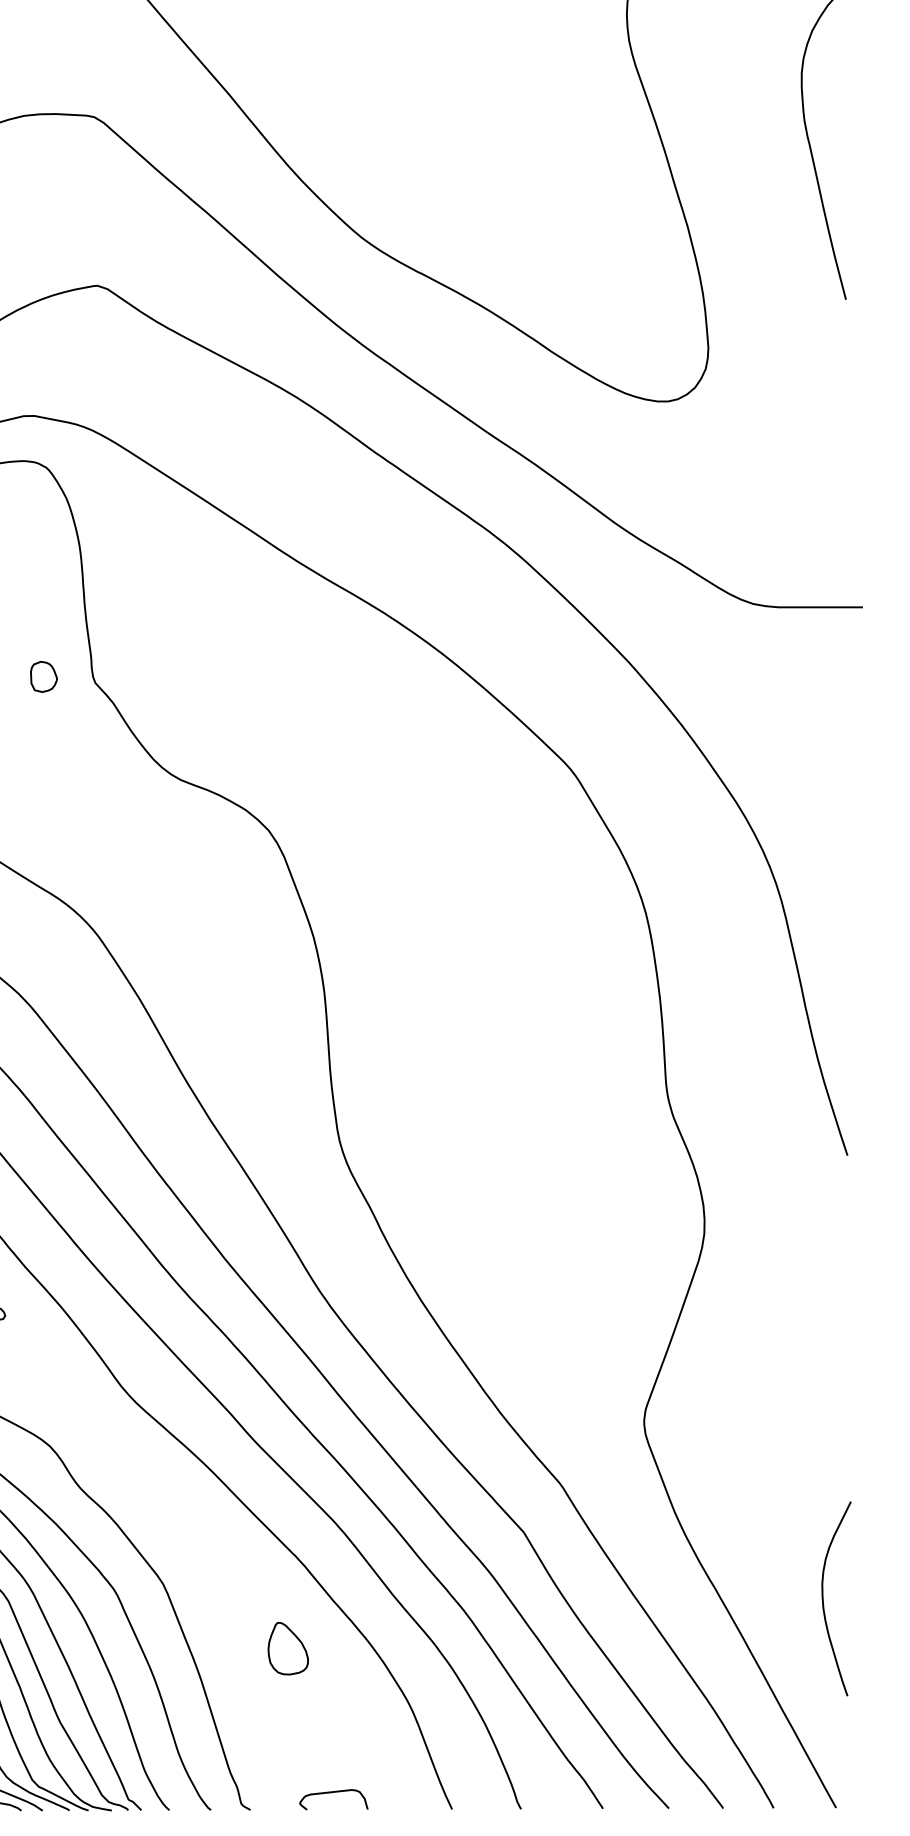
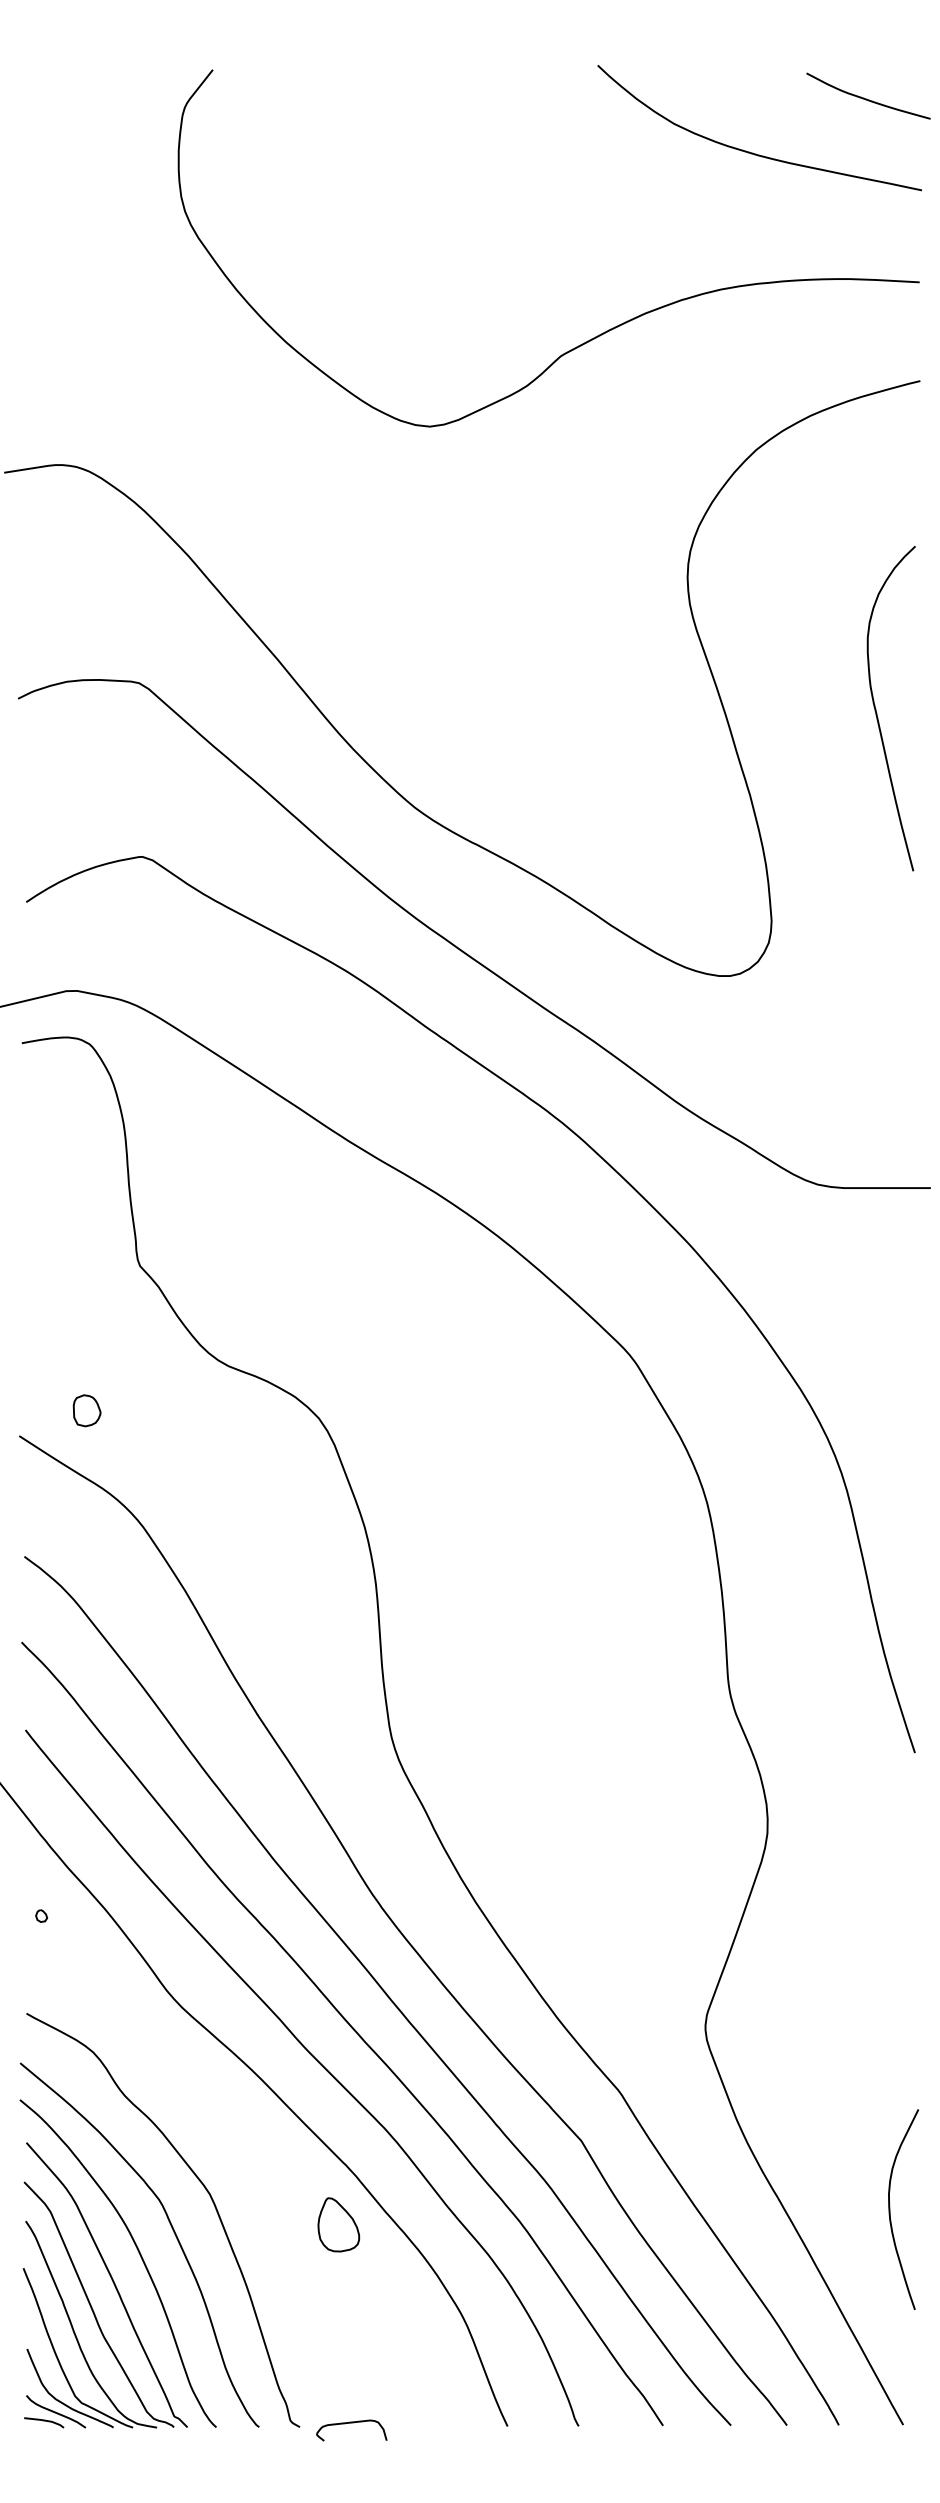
part: (43, 676) -> (86, 1410), moved
part: (287, 1648) -> (338, 2224), moved
curve: (333, 1792) -> (351, 2423), moved

